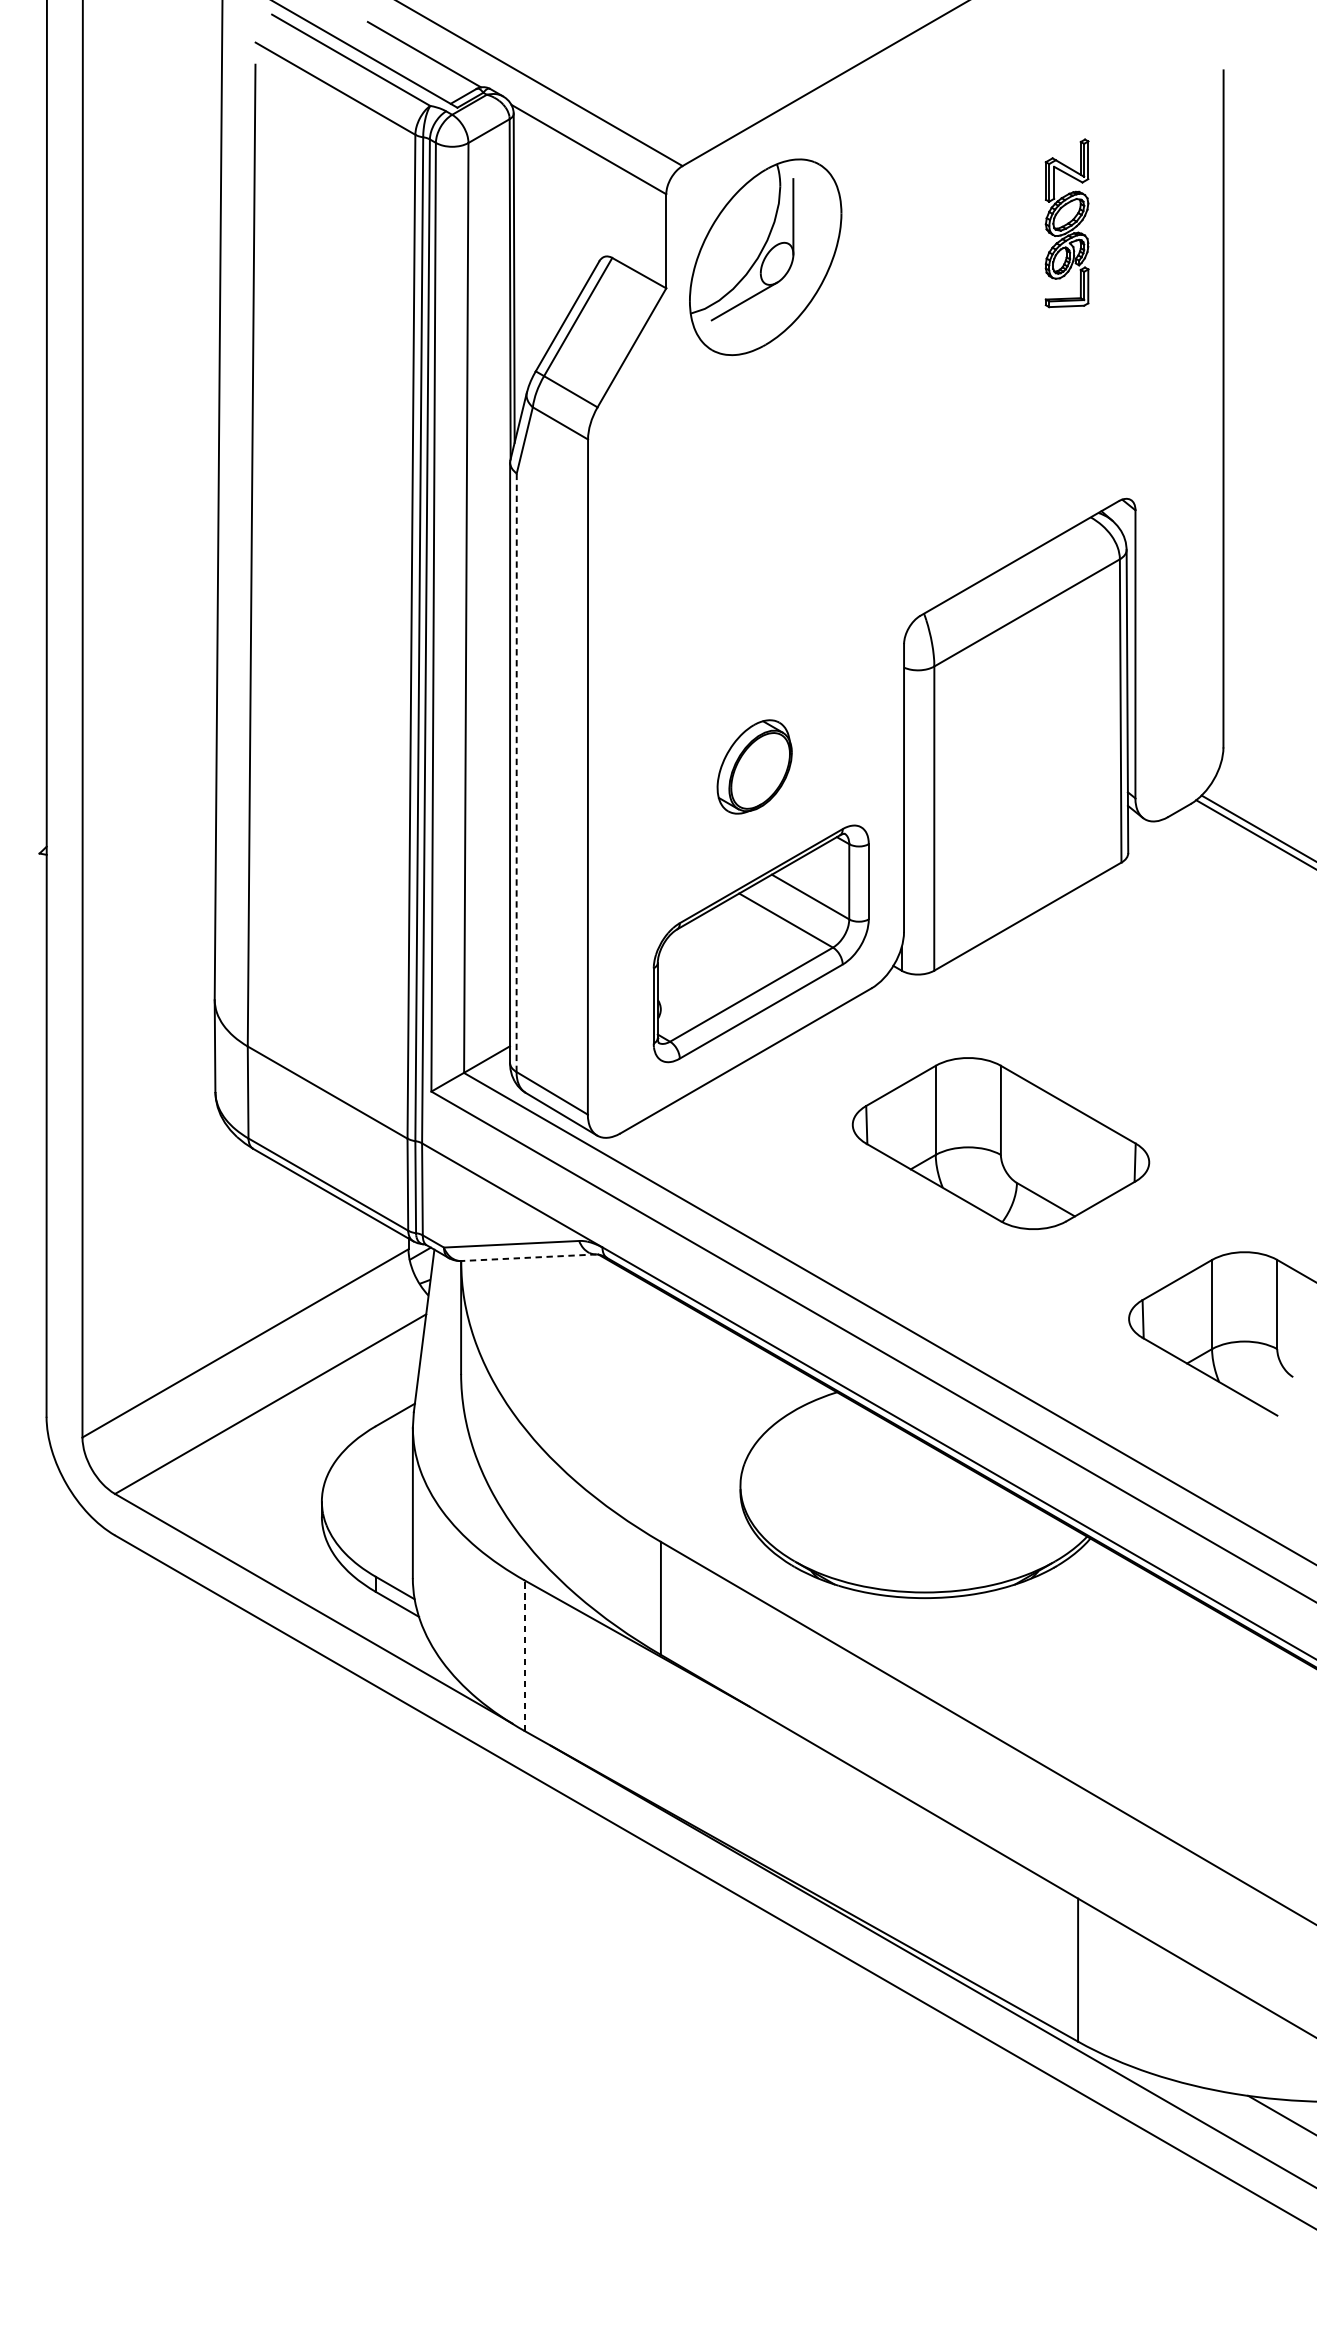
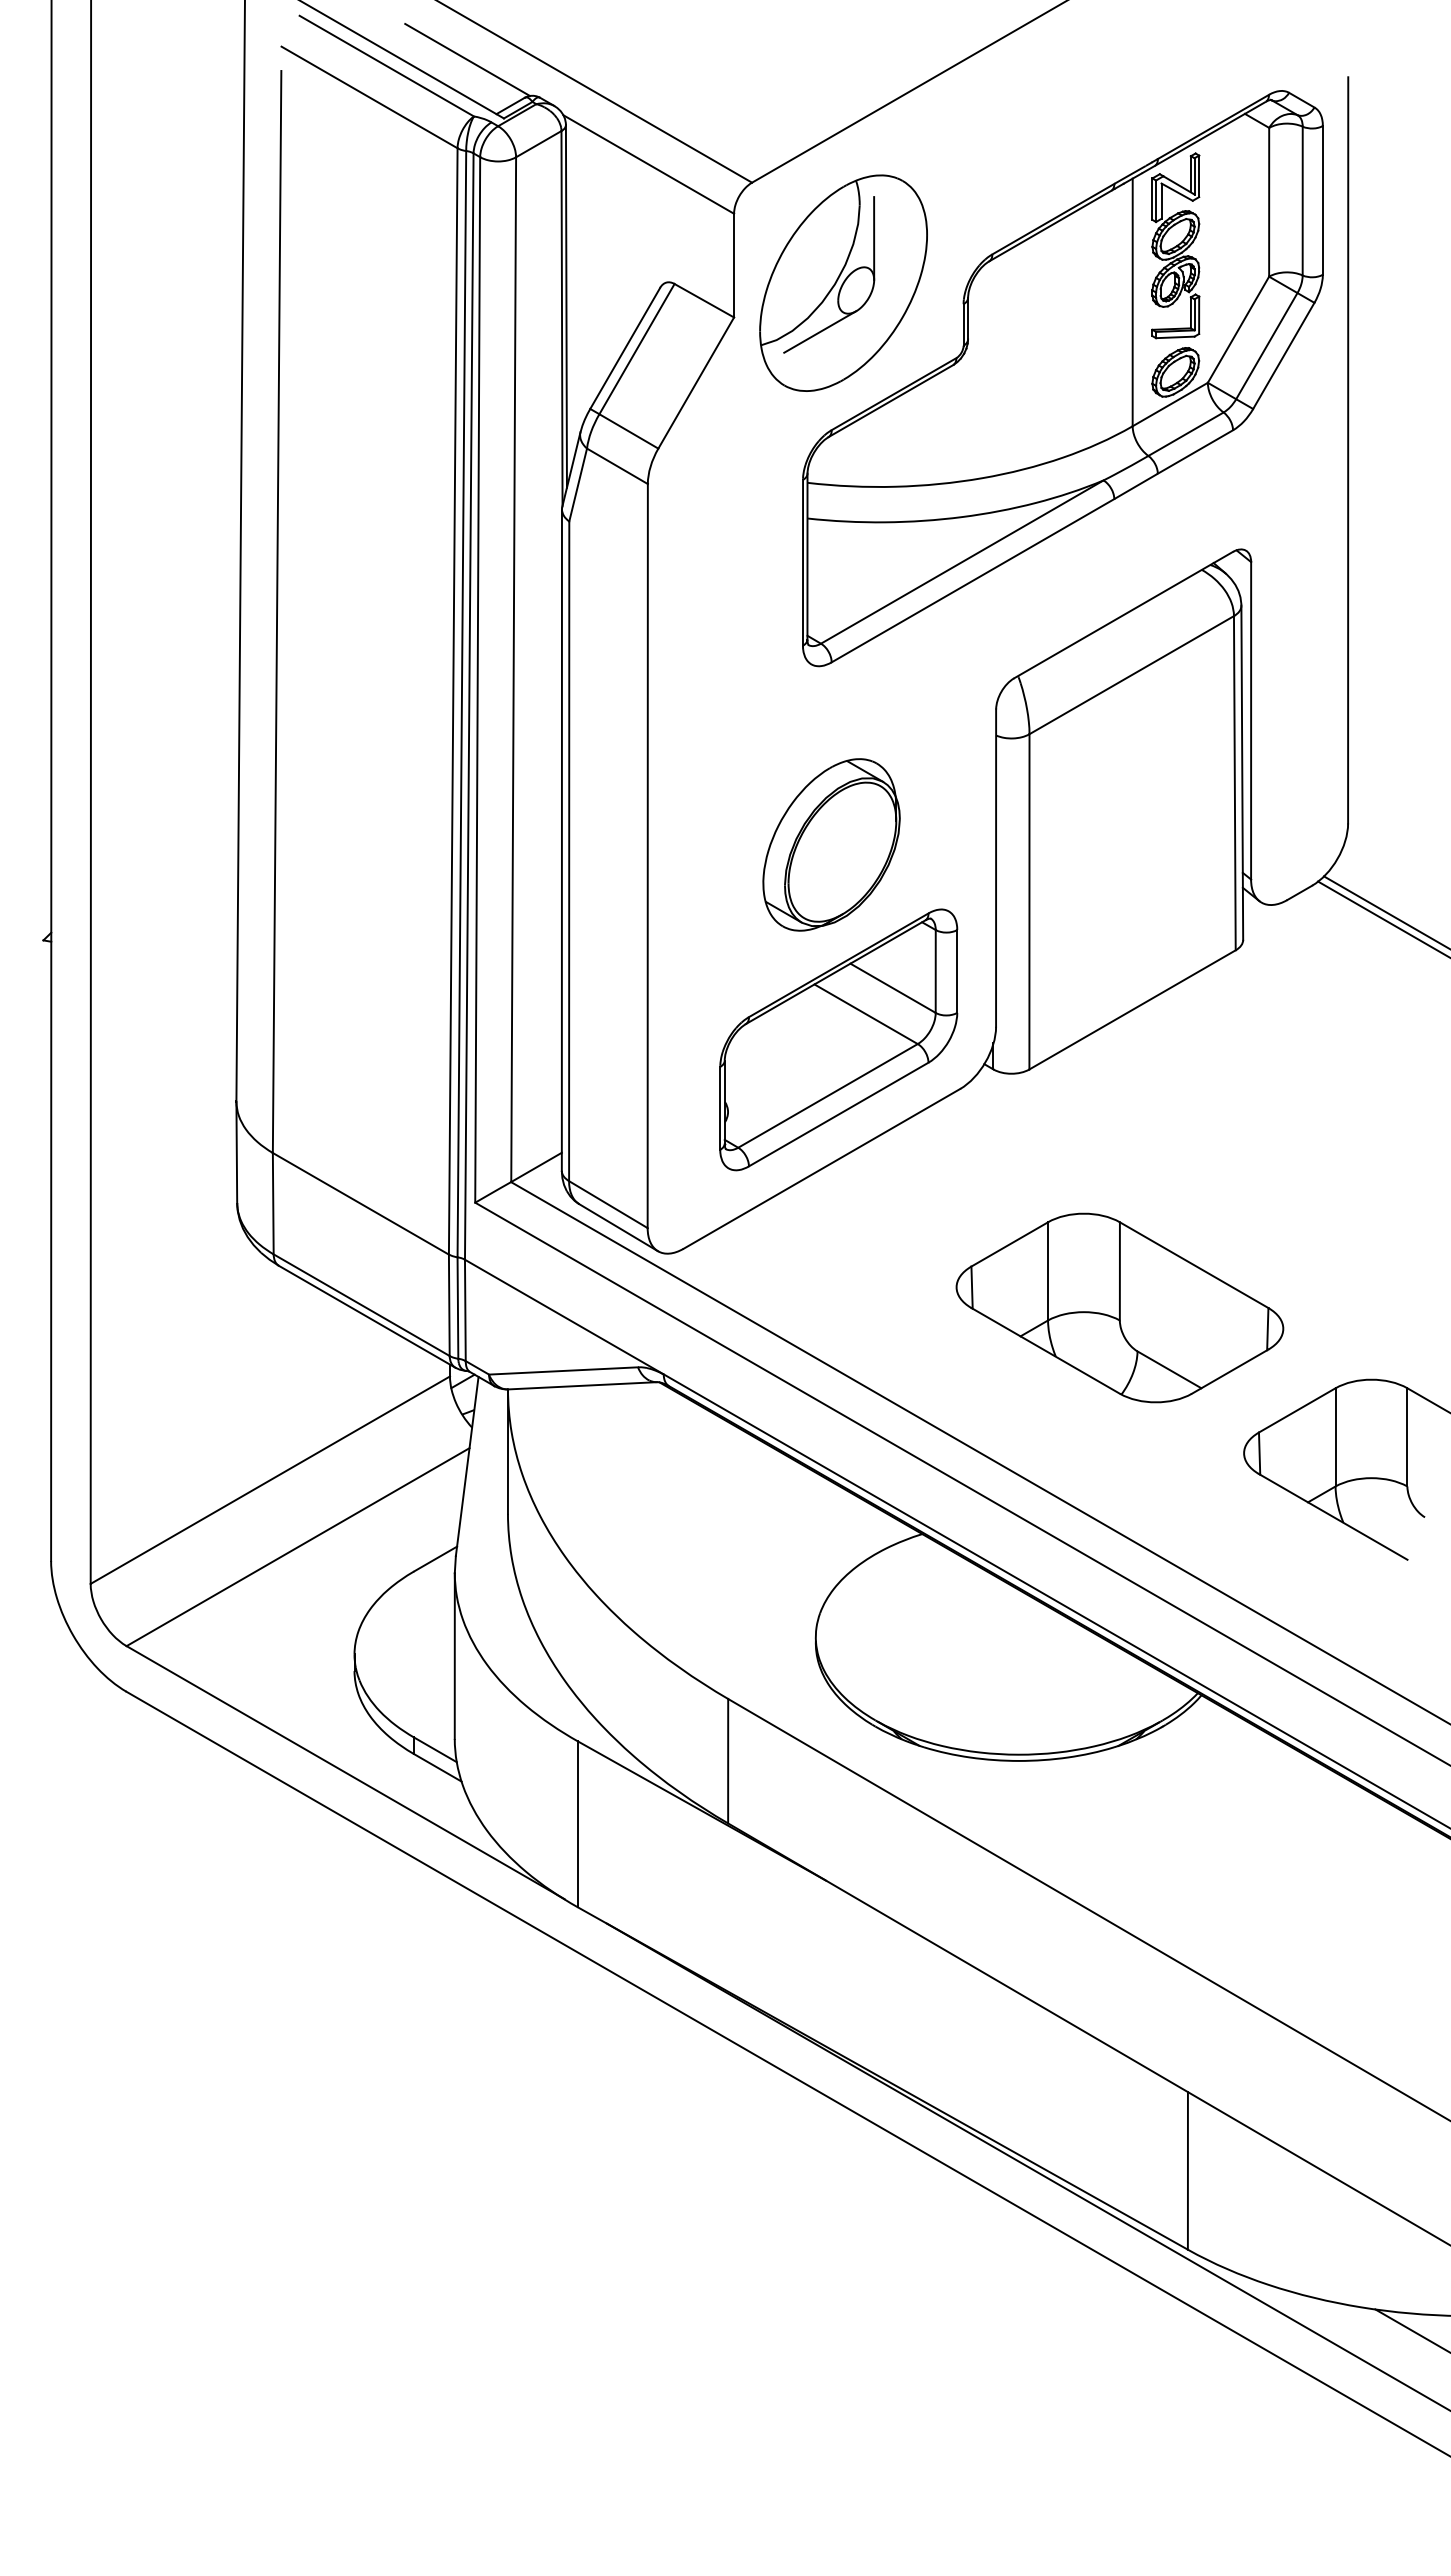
part: (964, 343) -> (1062, 378), added
part: (754, 766) -> (831, 844), size x1.67
line: (516, 772) -> (569, 851), dashed -> solid
part: (1000, 1143) -> (1119, 1307), moved
line: (528, 1257) -> (582, 1385), dashed -> solid
line: (525, 1655) -> (578, 1824), dashed -> solid

